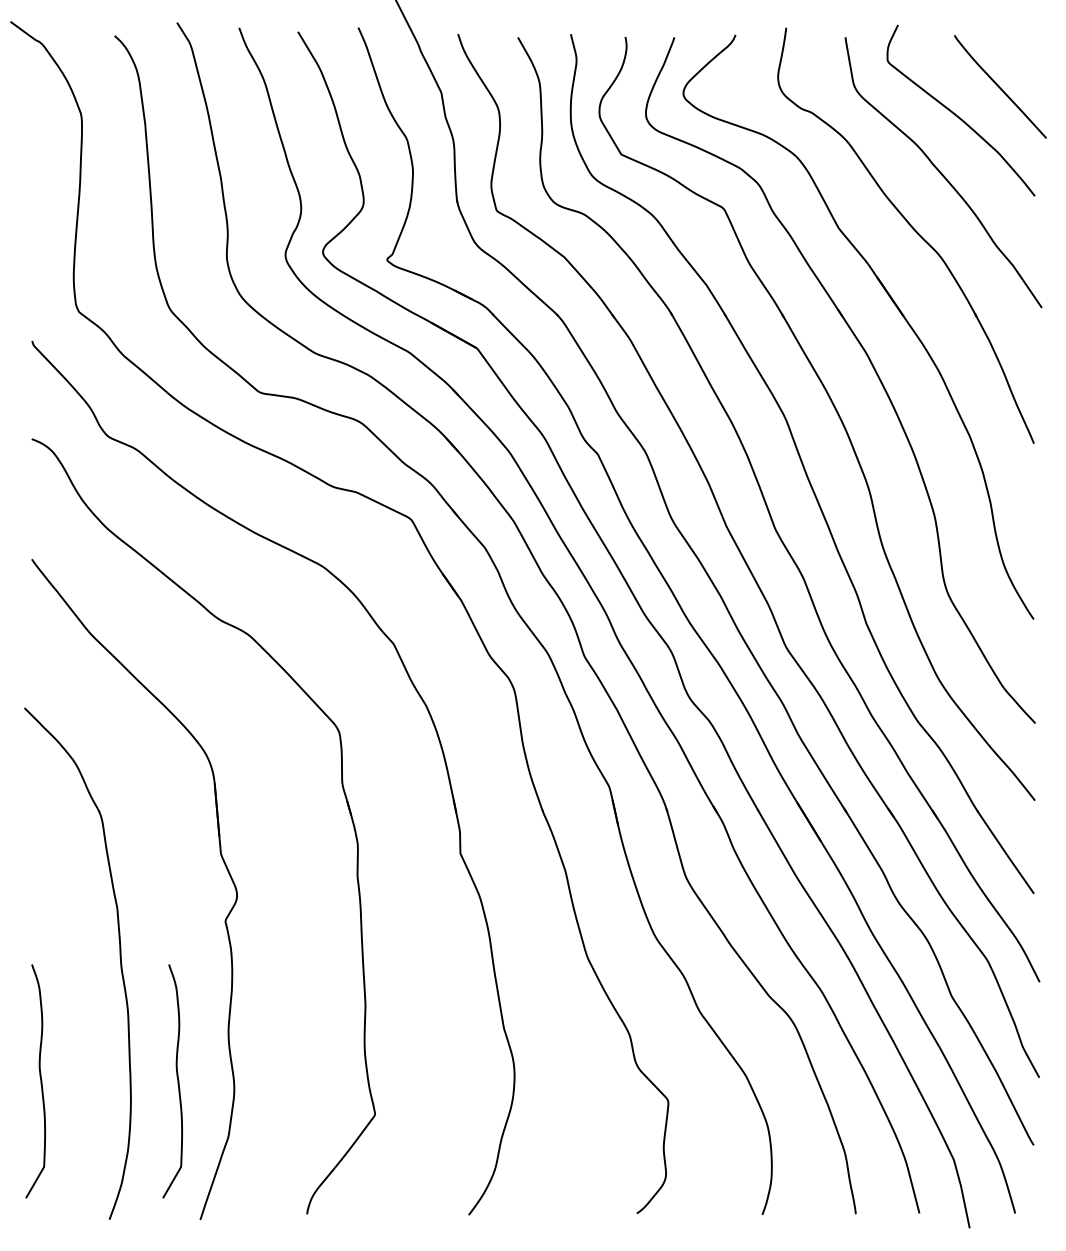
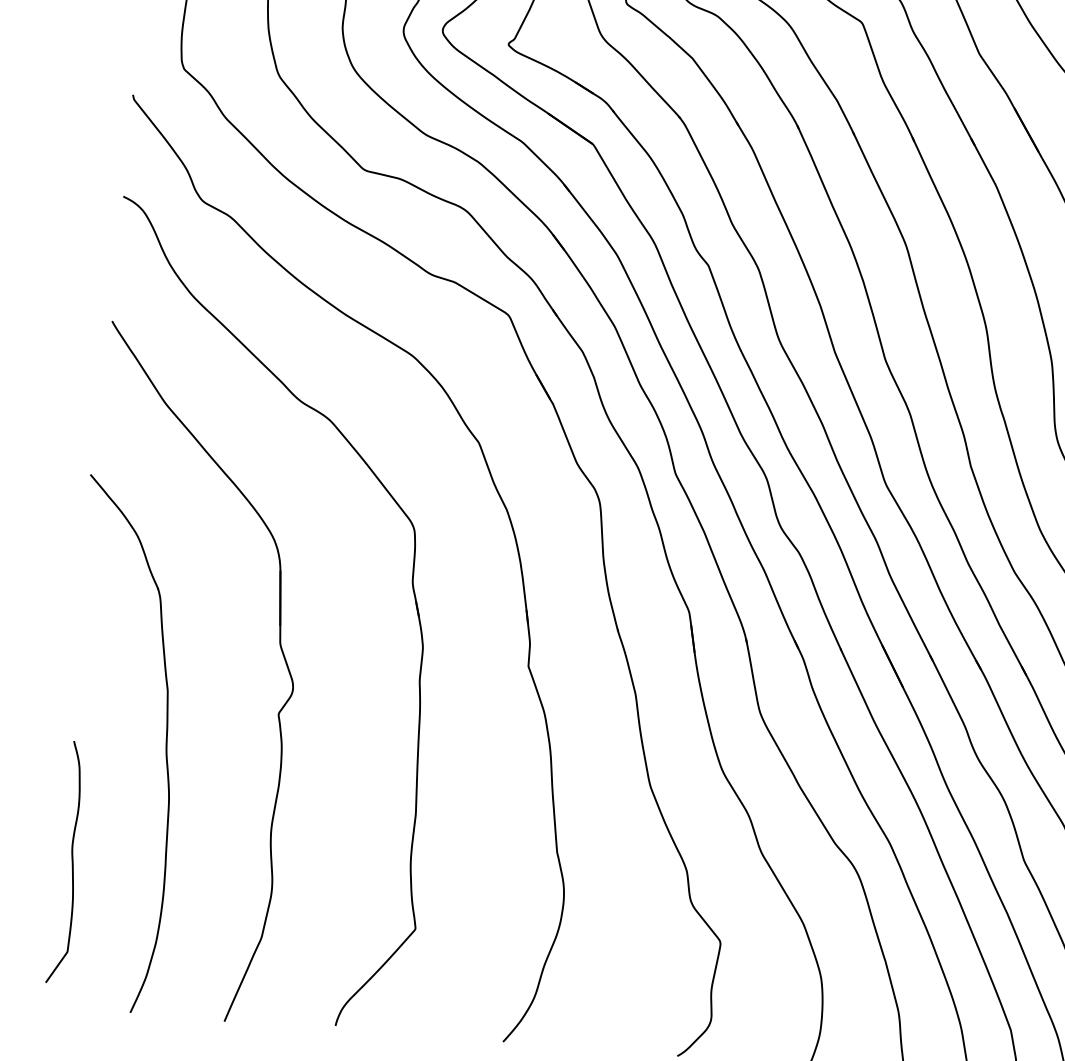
curve: (177, 1081) -> (213, 876), removed

